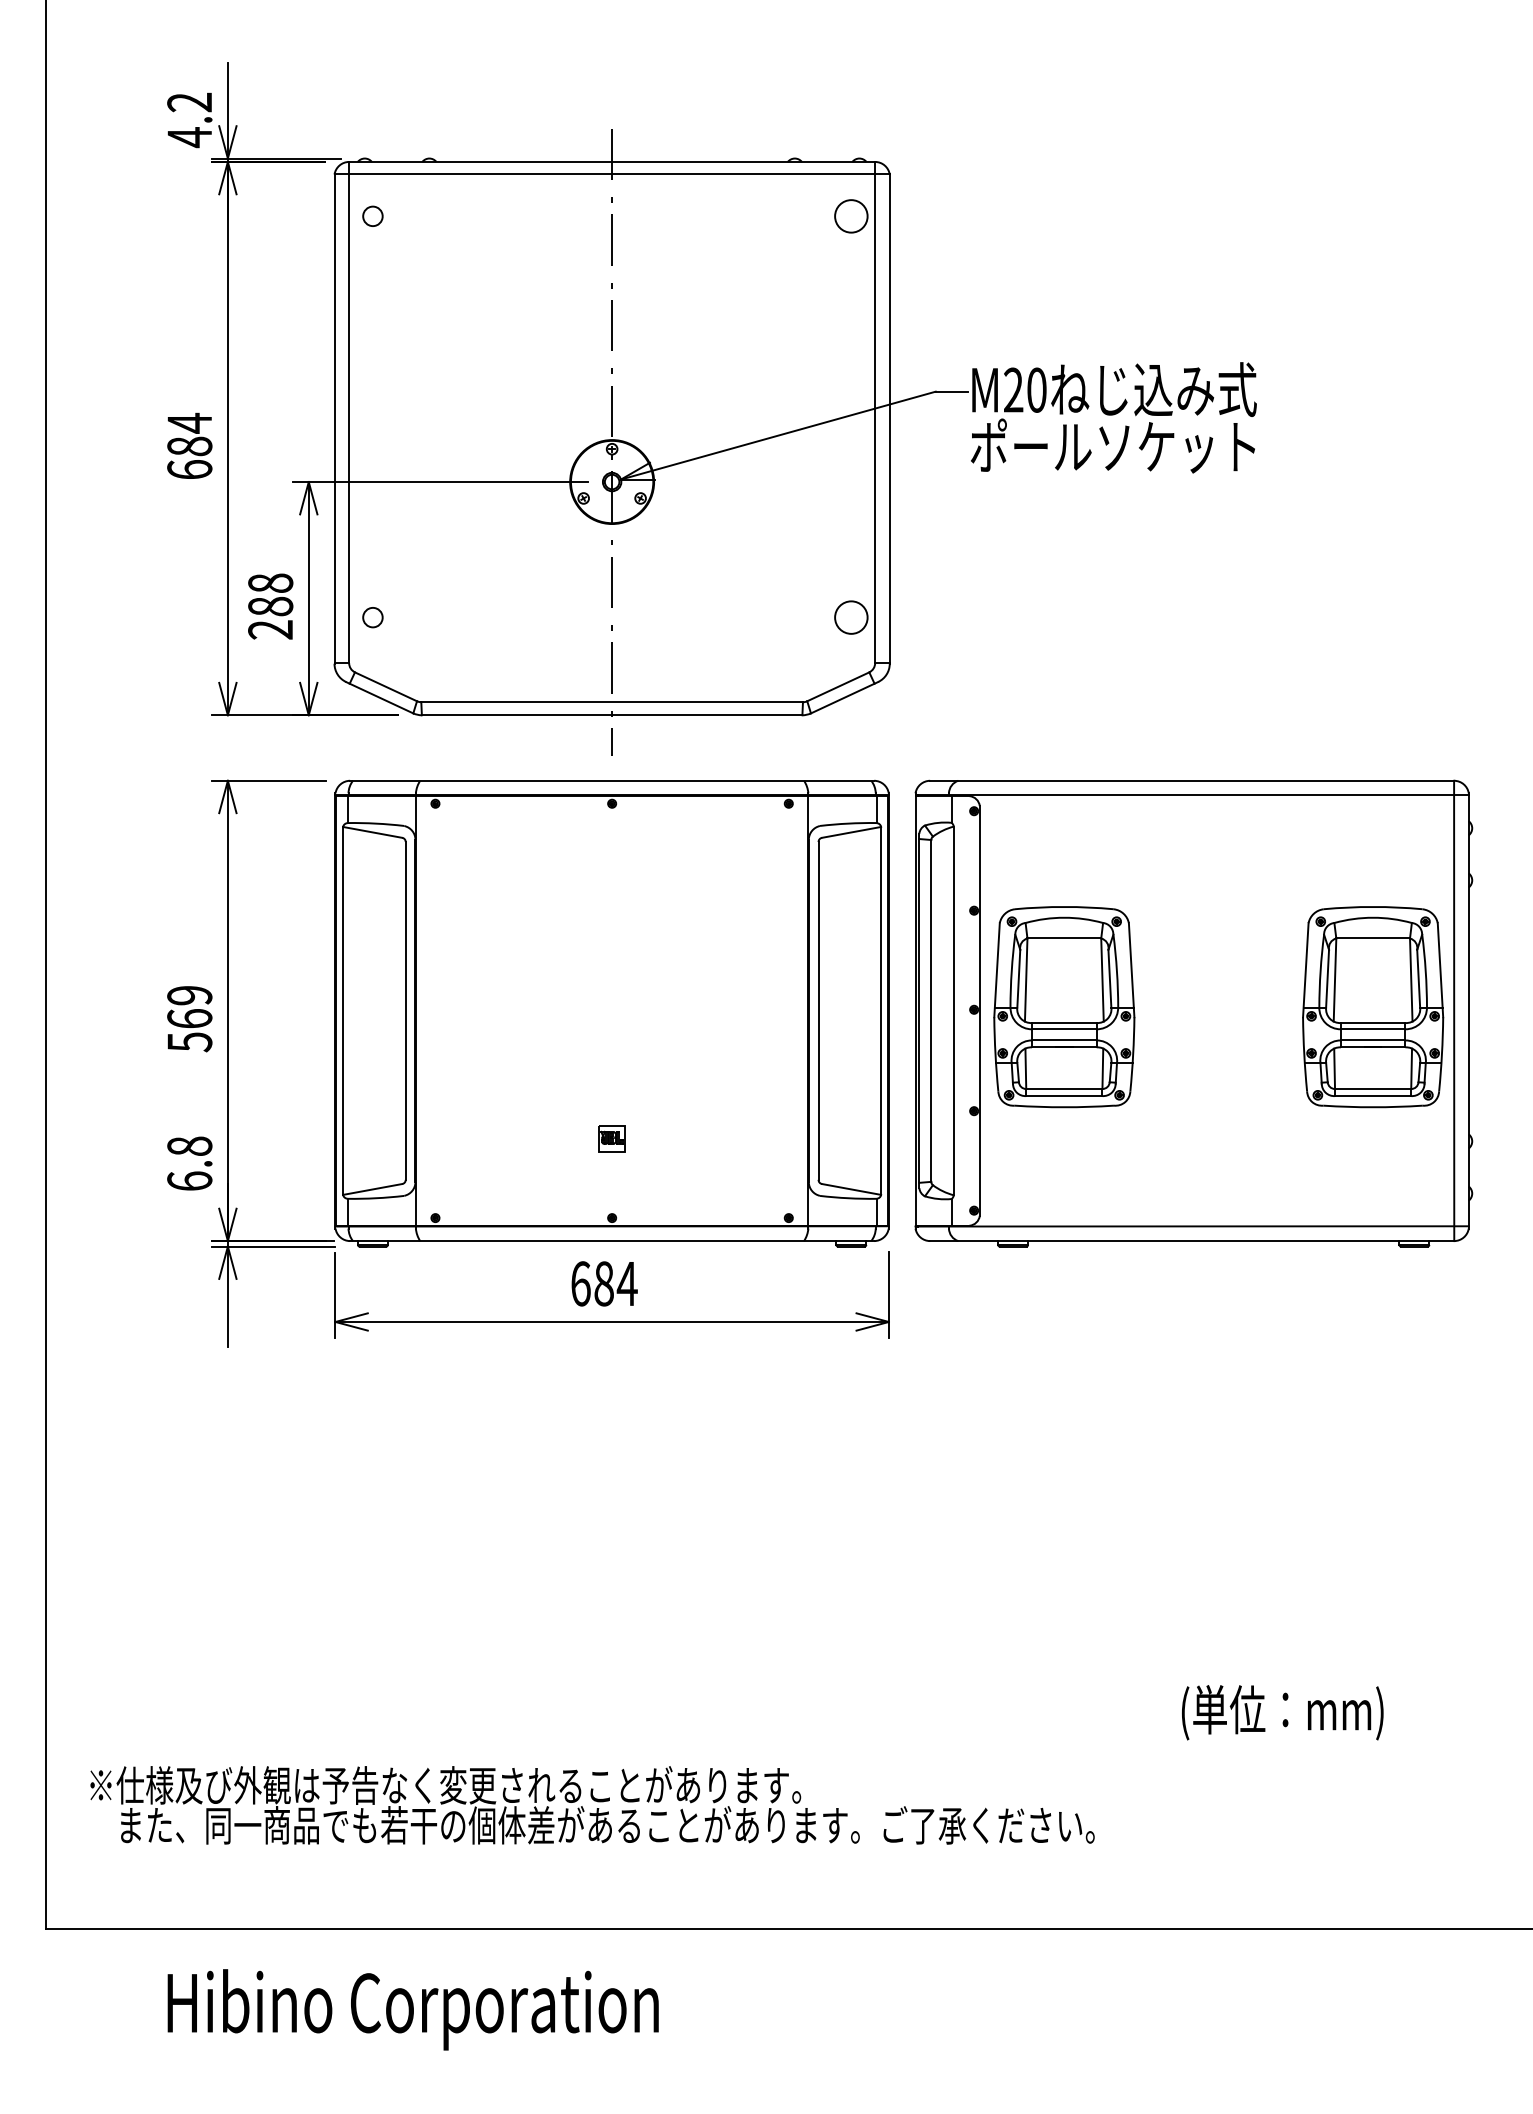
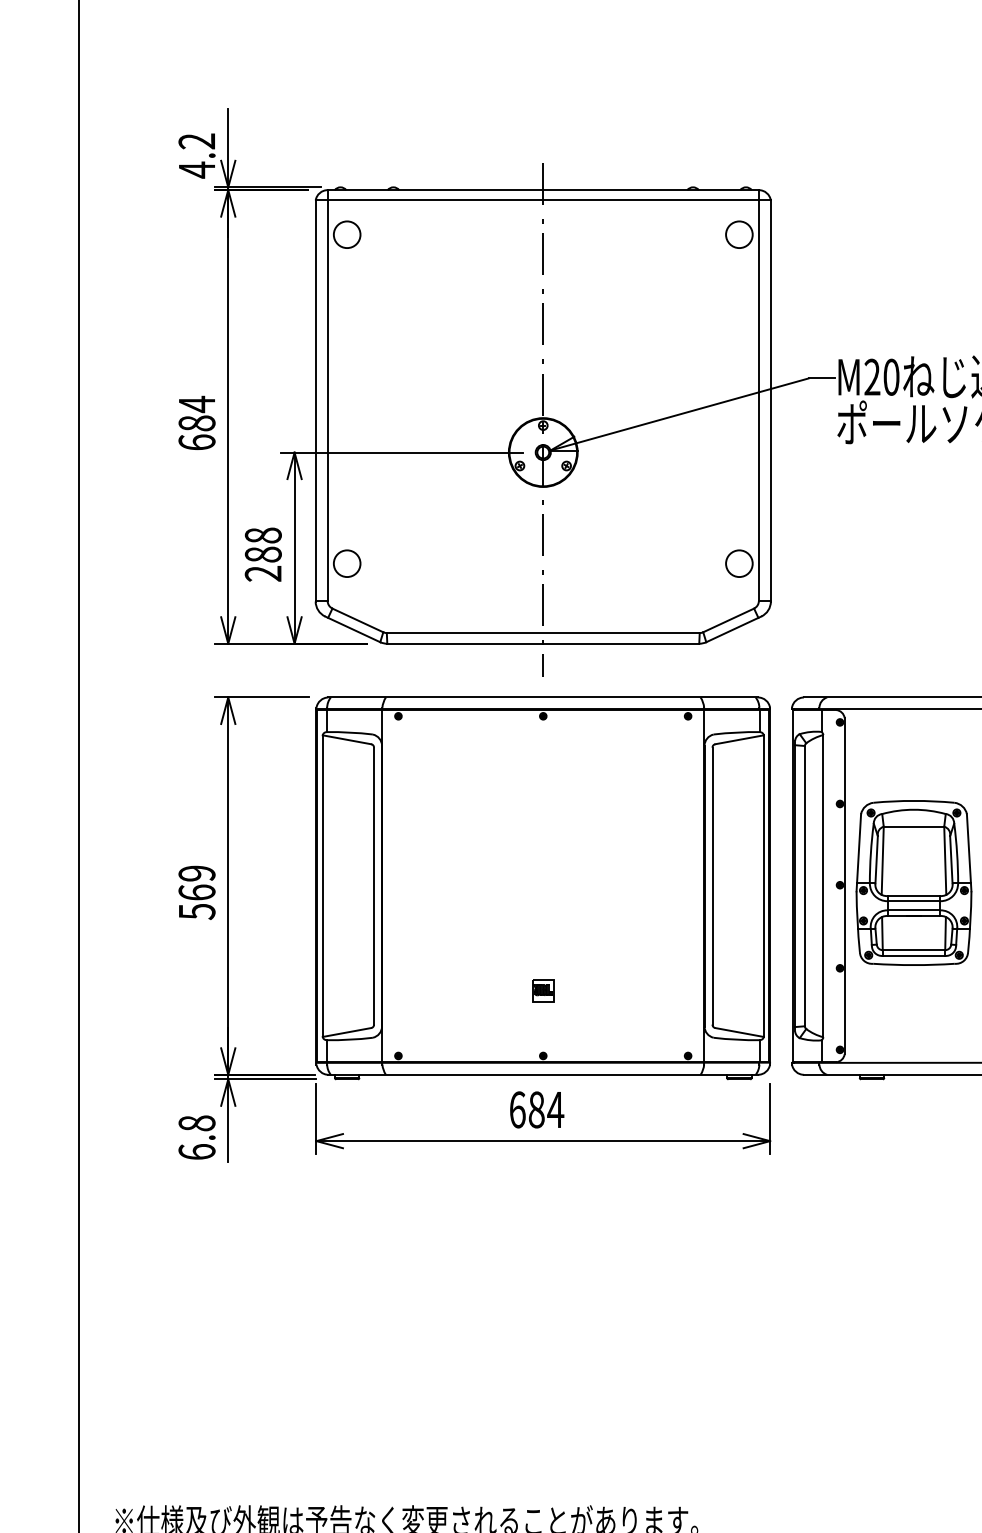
circle: (372, 216) -> (346, 234), size x1.67
circle: (372, 617) -> (346, 563), size x1.67
text: (189, 1163) -> (196, 1137), moved

